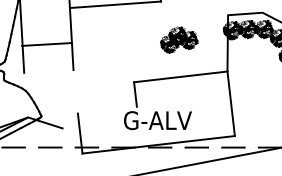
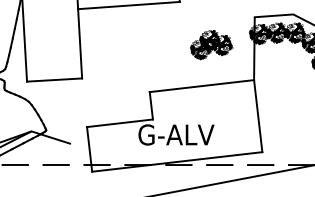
part: (179, 39) -> (211, 44), moved
line: (46, 44) -> (54, 80), moved
line: (106, 109) -> (118, 122), added

